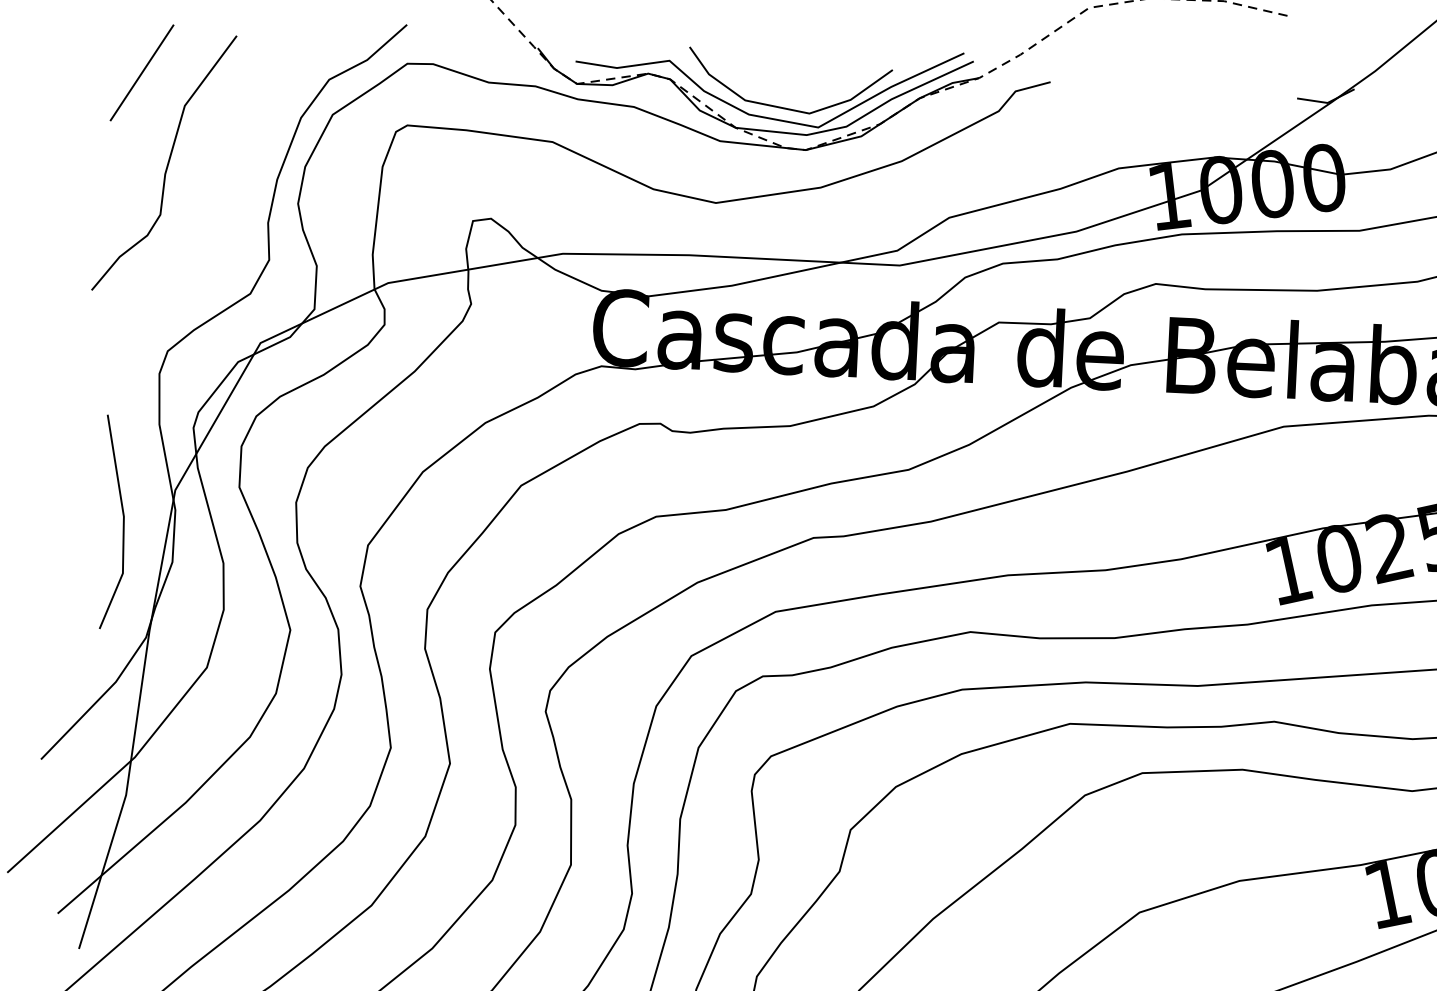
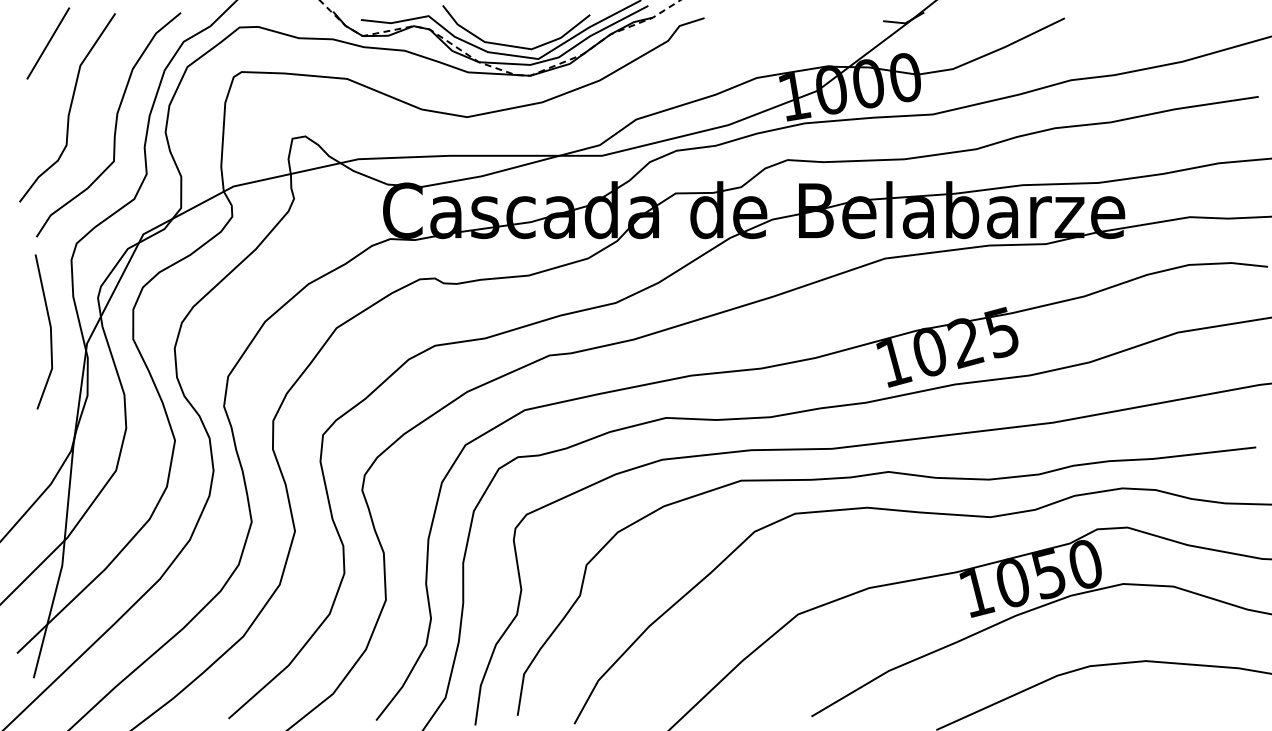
curve: (227, 193) -> (114, 127), added
line: (123, 522) -> (50, 331), moved

